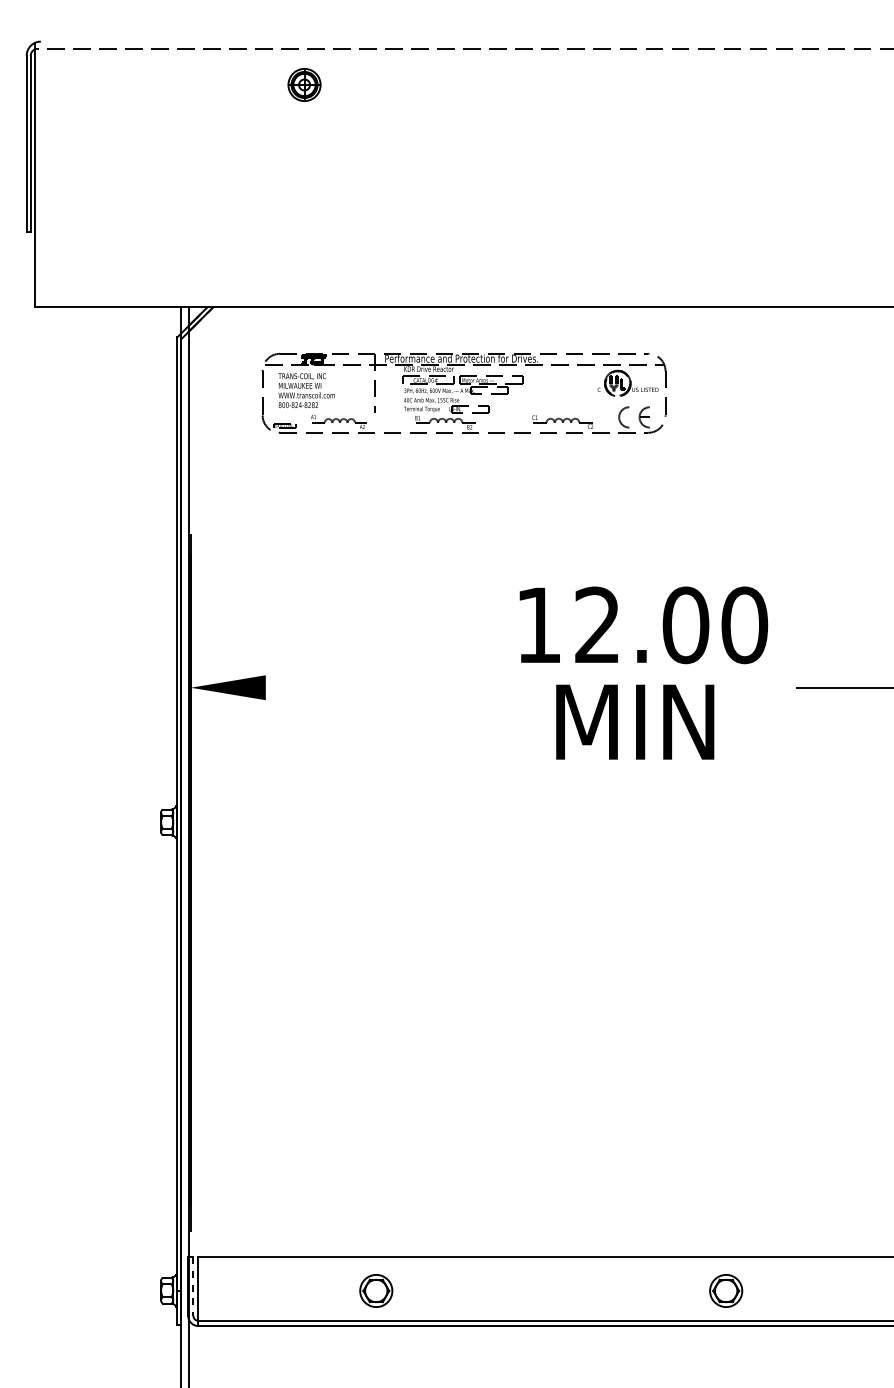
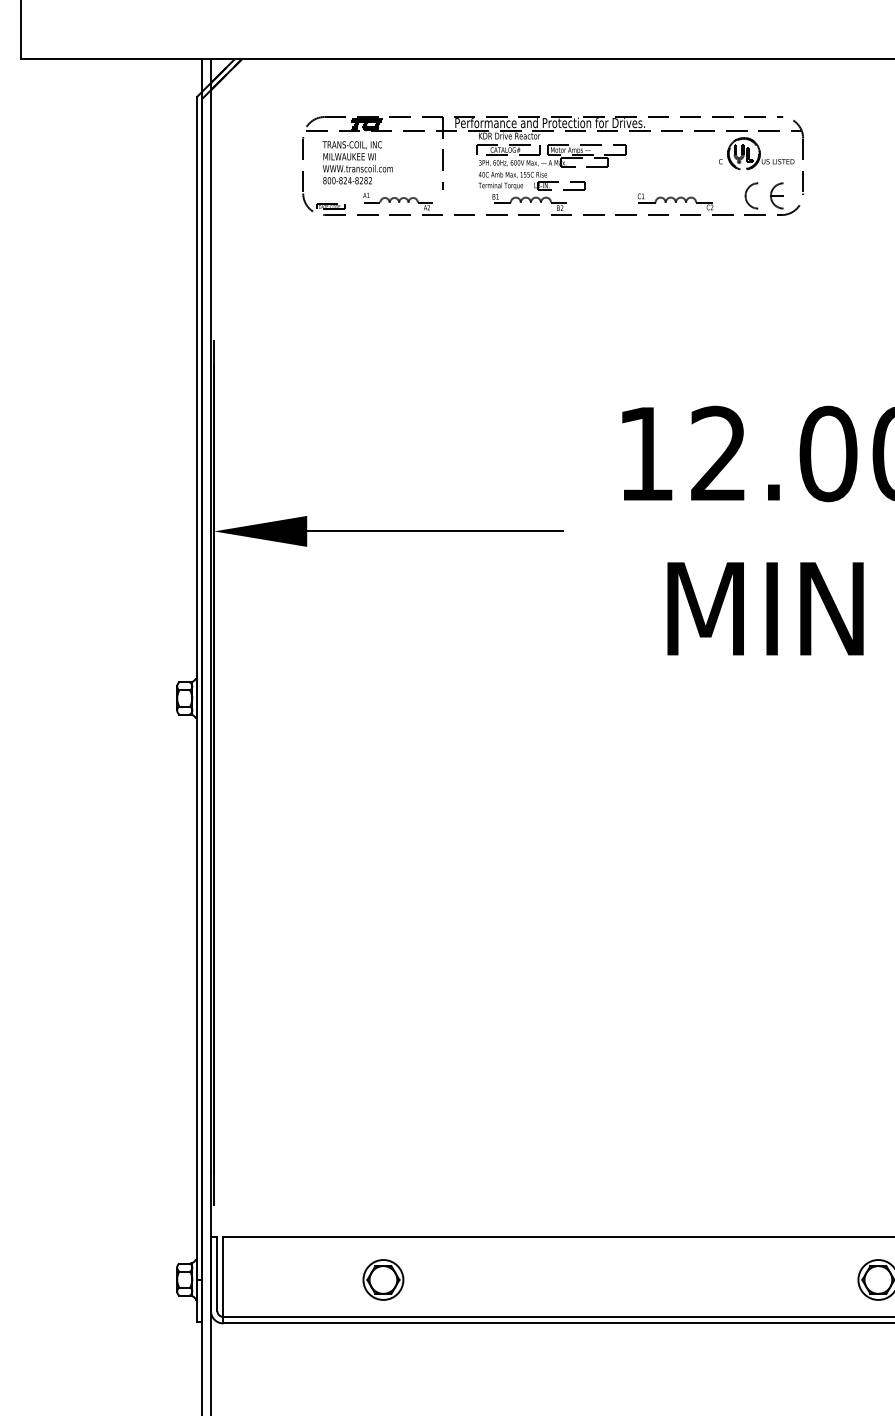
line: (368, 687) -> (434, 531), added
text: (635, 721) -> (765, 608), moved
line: (193, 1286) -> (217, 1274), dashed -> solid
part: (376, 1290) -> (383, 1279), moved

